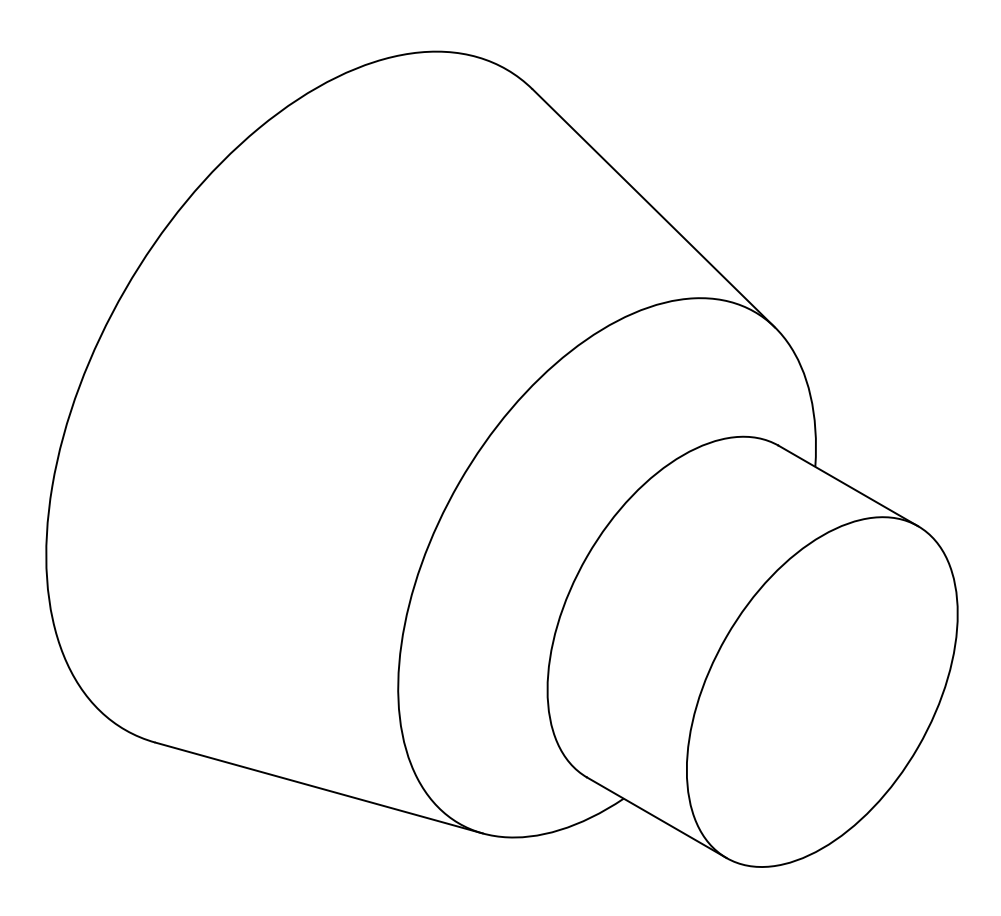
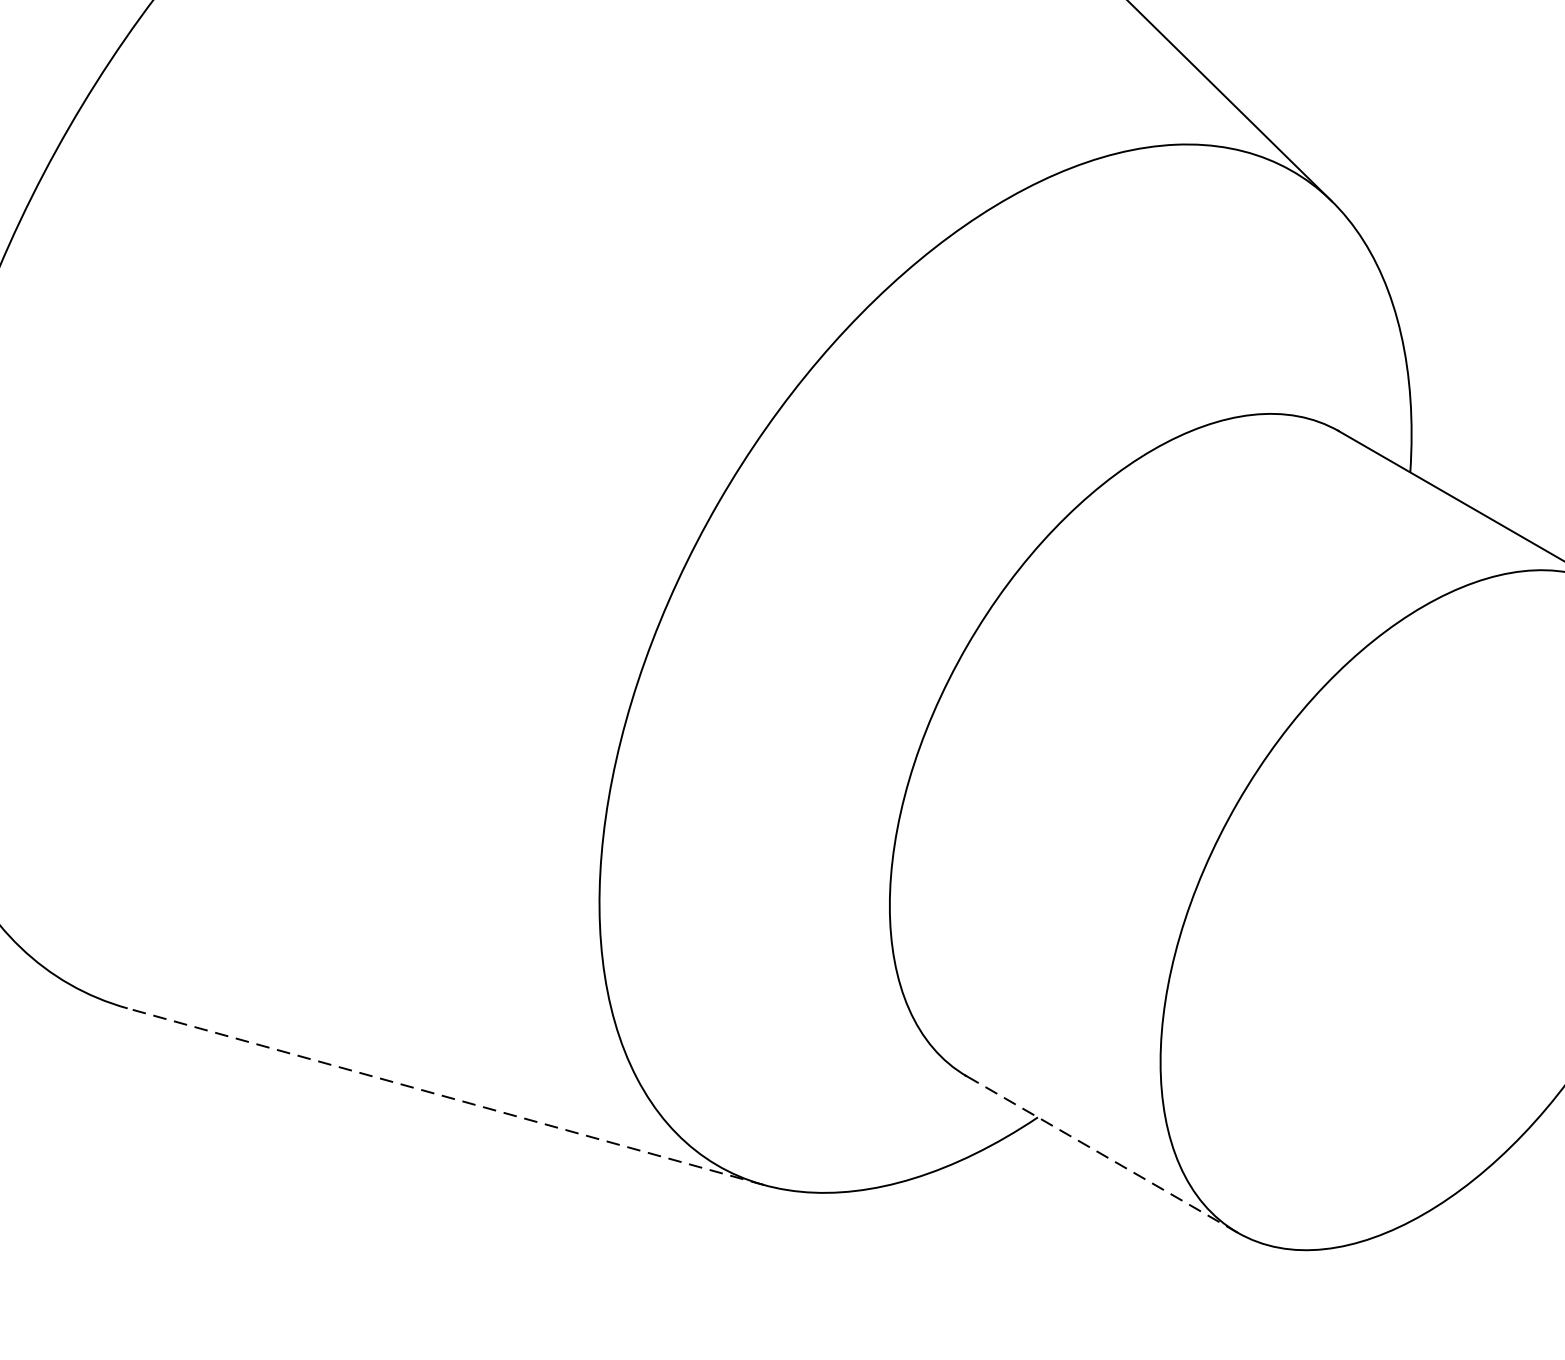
line: (319, 788) -> (446, 1097), solid -> dashed
line: (657, 818) -> (1103, 1155), solid -> dashed

